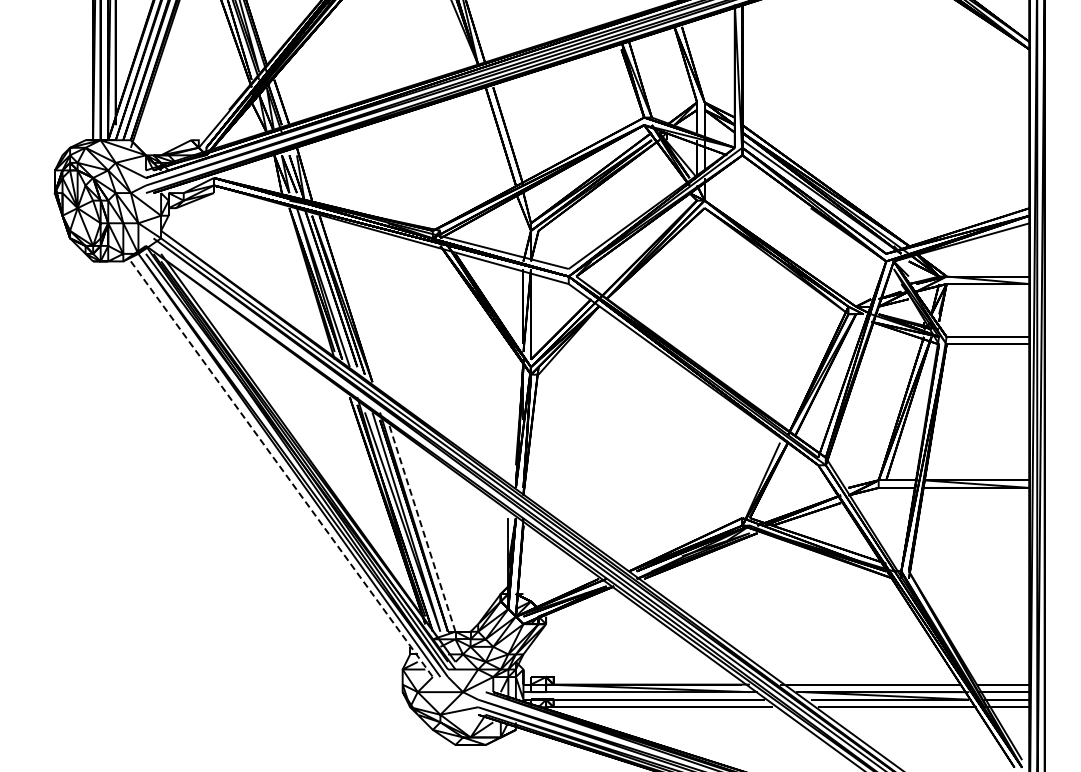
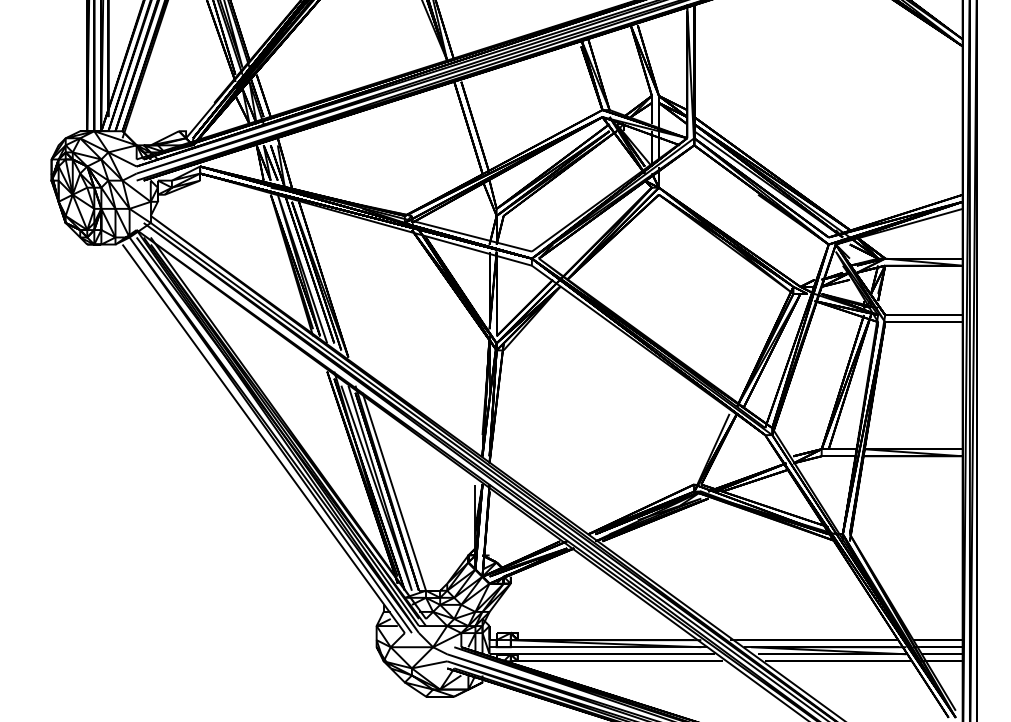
line: (281, 469) -> (263, 439), dashed -> solid
line: (421, 525) -> (394, 491), dashed -> solid

